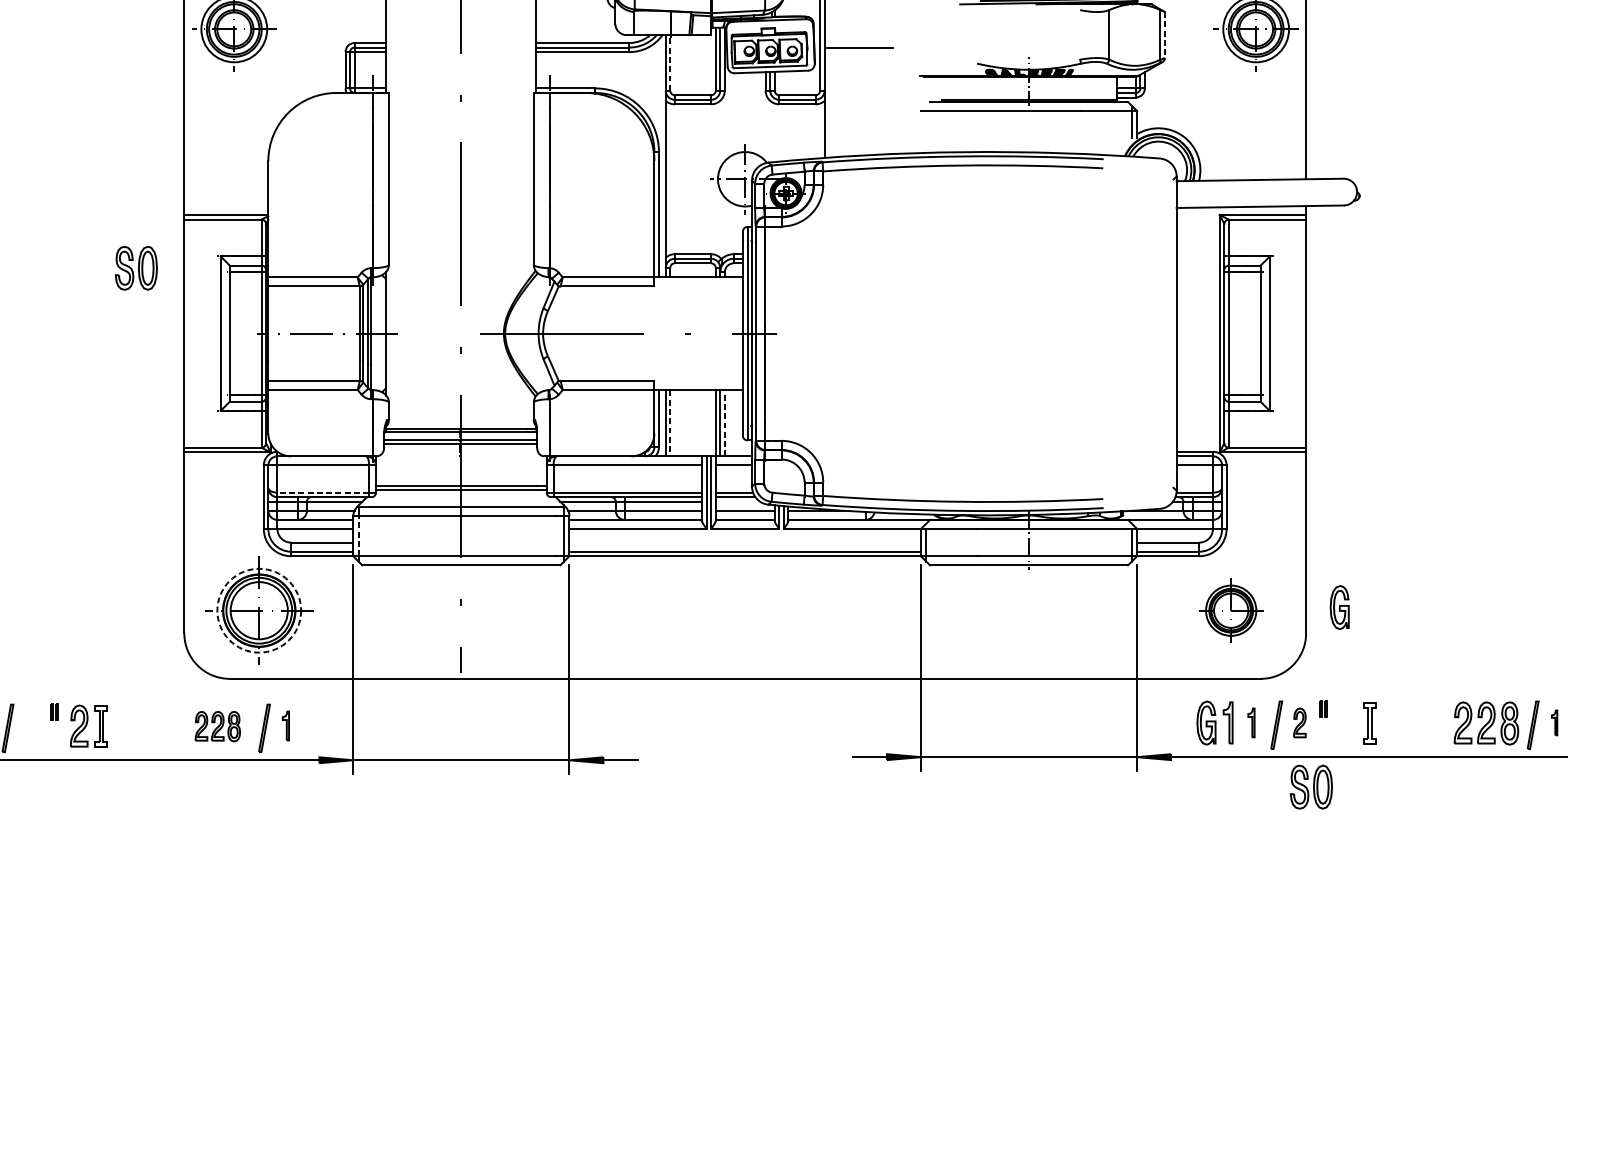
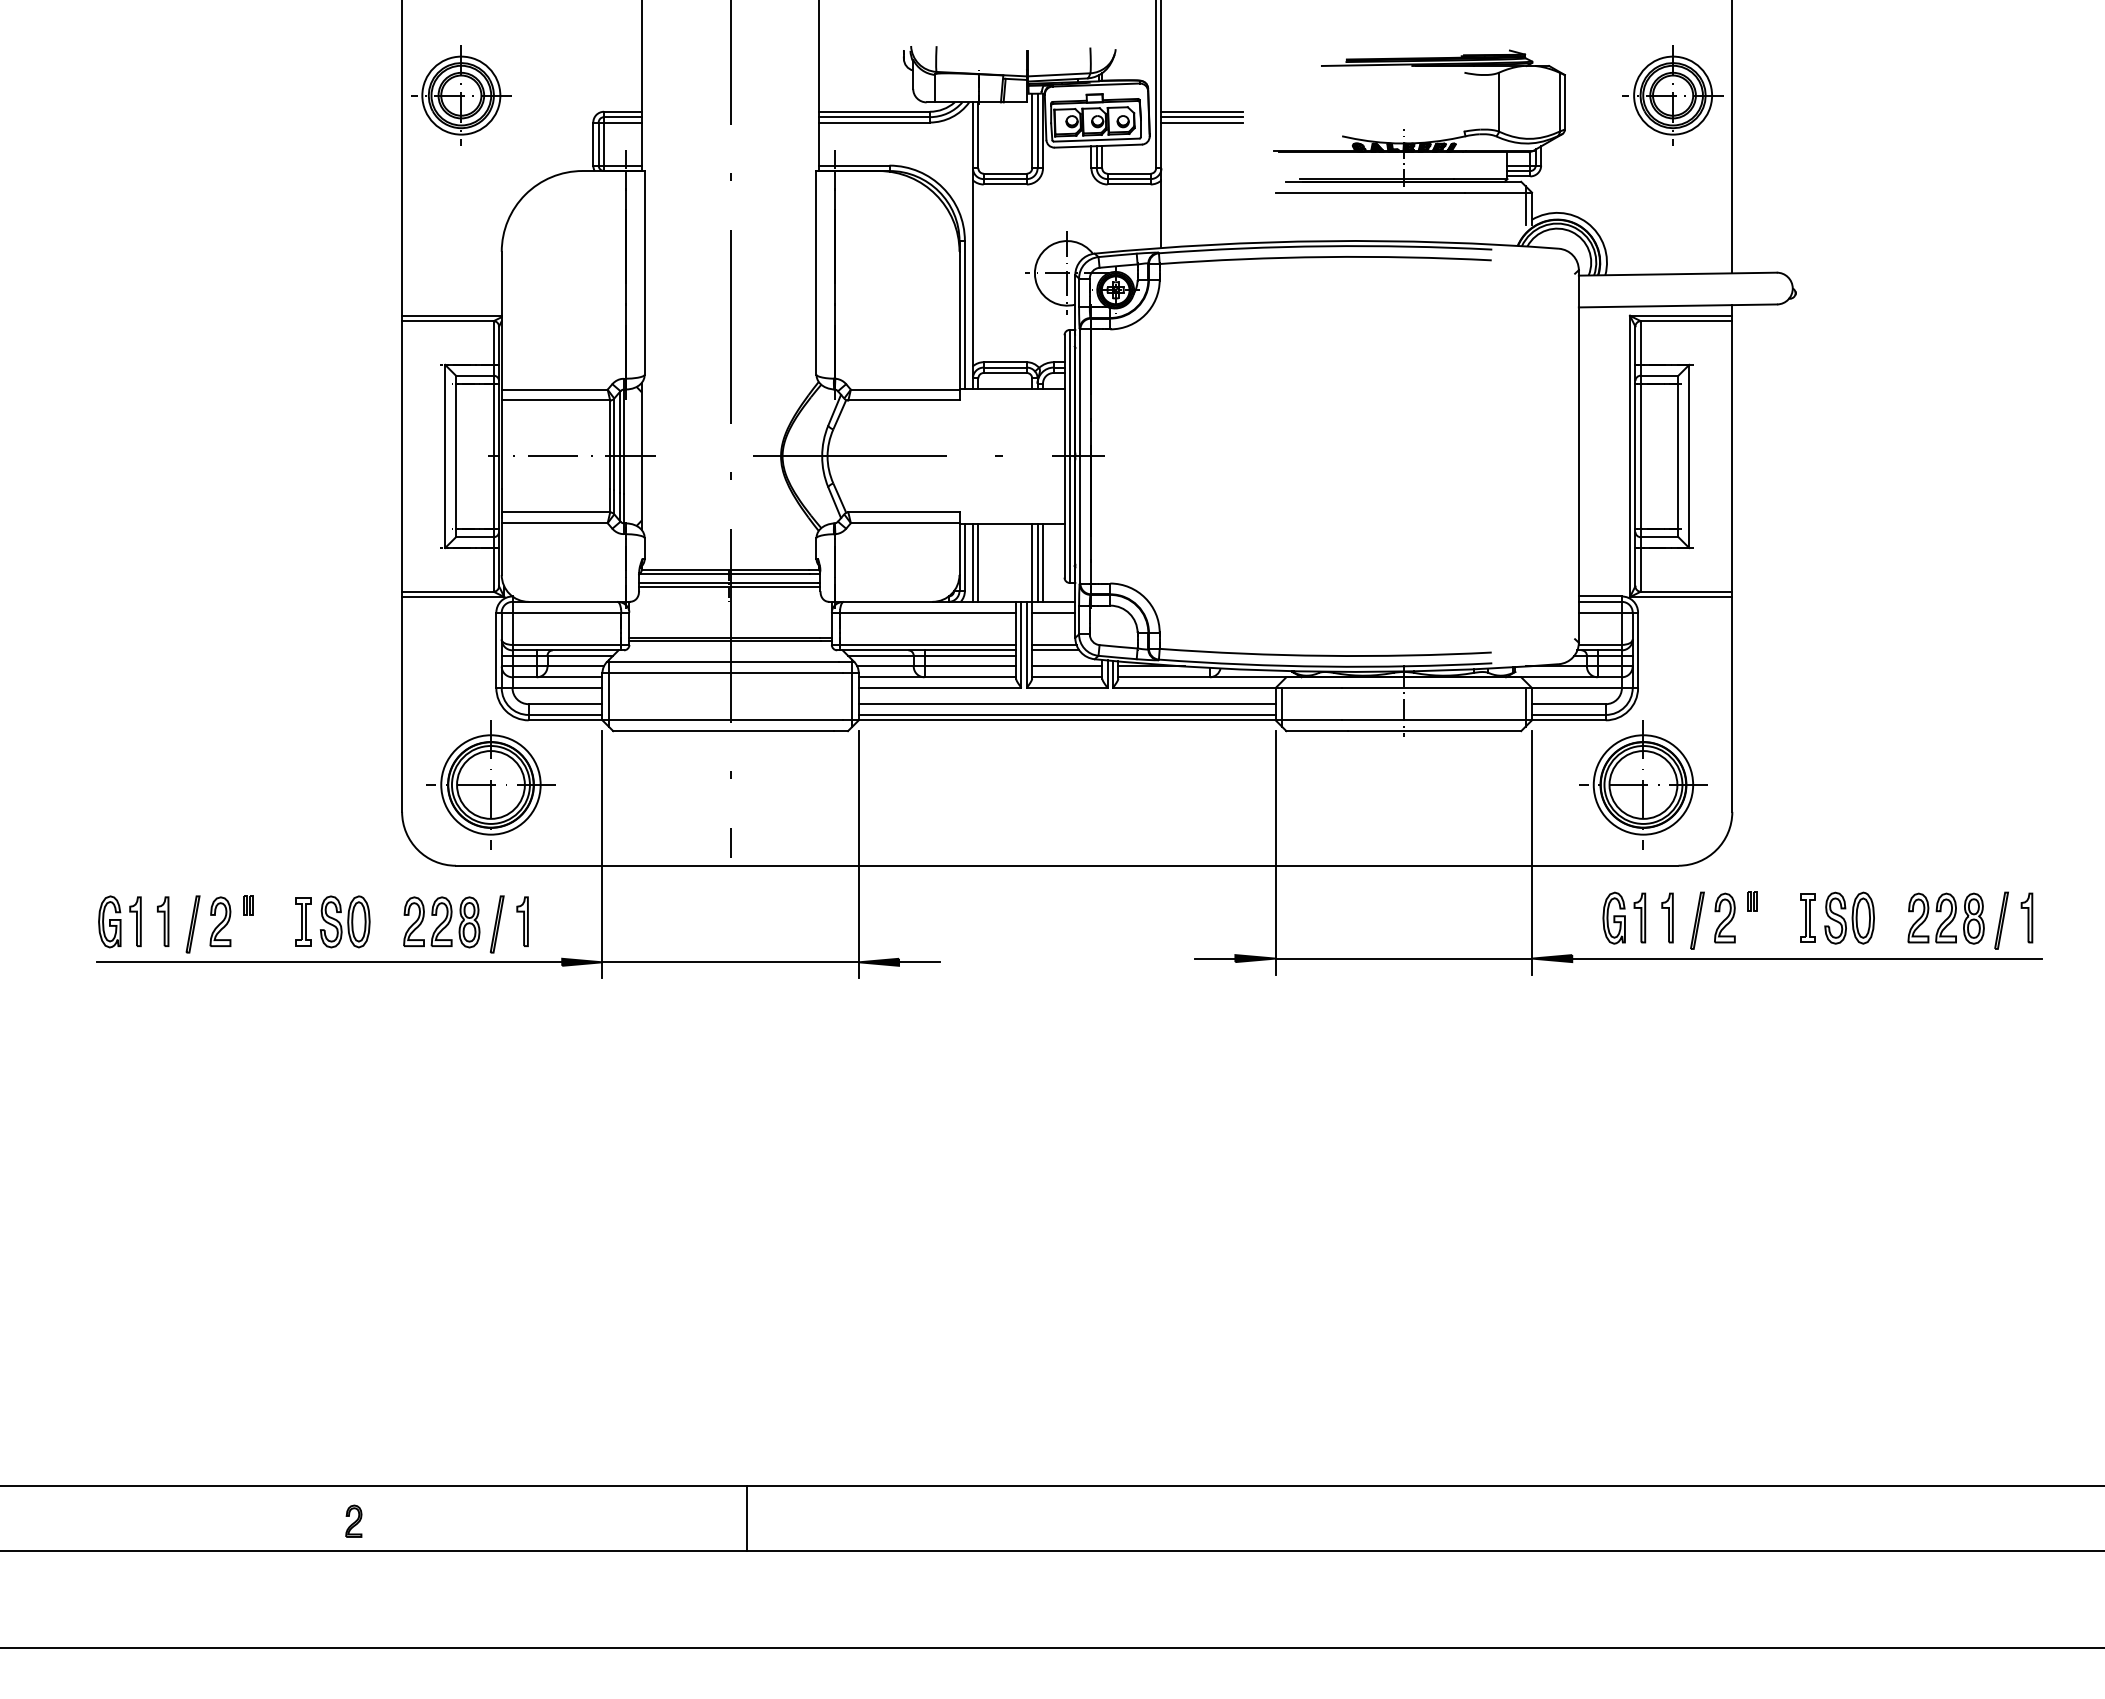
line: (1164, 35) -> (1564, 102), dashed -> solid
line: (858, 42) -> (1201, 111), added
line: (858, 52) -> (1201, 122), added
line: (670, 63) -> (978, 135), dashed -> solid
part: (135, 267) -> (344, 921), moved
line: (670, 423) -> (978, 563), dashed -> solid
line: (724, 423) -> (1042, 562), dashed -> solid
line: (322, 492) -> (566, 644), dashed -> solid
line: (358, 536) -> (608, 696), dashed -> solid
line: (744, 542) -> (1066, 704), added
part: (1339, 606) -> (1771, 780), removed
circle: (258, 610) -> (490, 784), dashed -> solid
part: (1231, 610) -> (1643, 784), size x1.67
part: (1251, 722) -> (1667, 917), size x1.43
part: (1299, 722) -> (1724, 917), size x1.43
part: (1554, 722) -> (2026, 917), size x1.67
part: (79, 725) -> (220, 921), moved
part: (285, 725) -> (522, 921), size x1.43
part: (217, 726) -> (441, 922), size x1.43
part: (1311, 786) -> (1849, 917), moved

